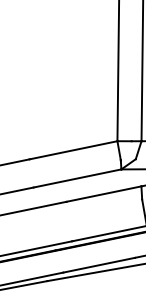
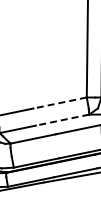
line: (72, 151) -> (59, 103), solid -> dashed
line: (77, 179) -> (62, 120), solid -> dashed

